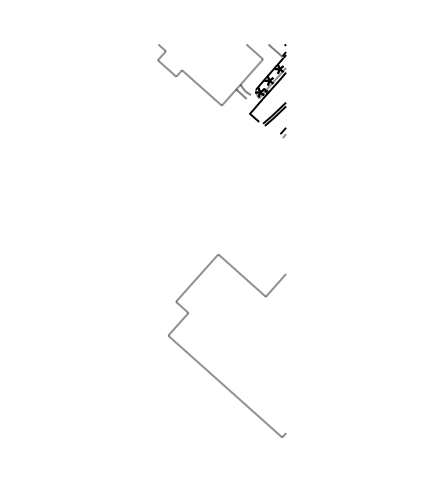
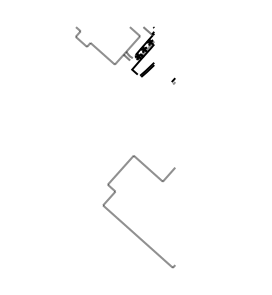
part: (232, 90) -> (121, 55), moved

